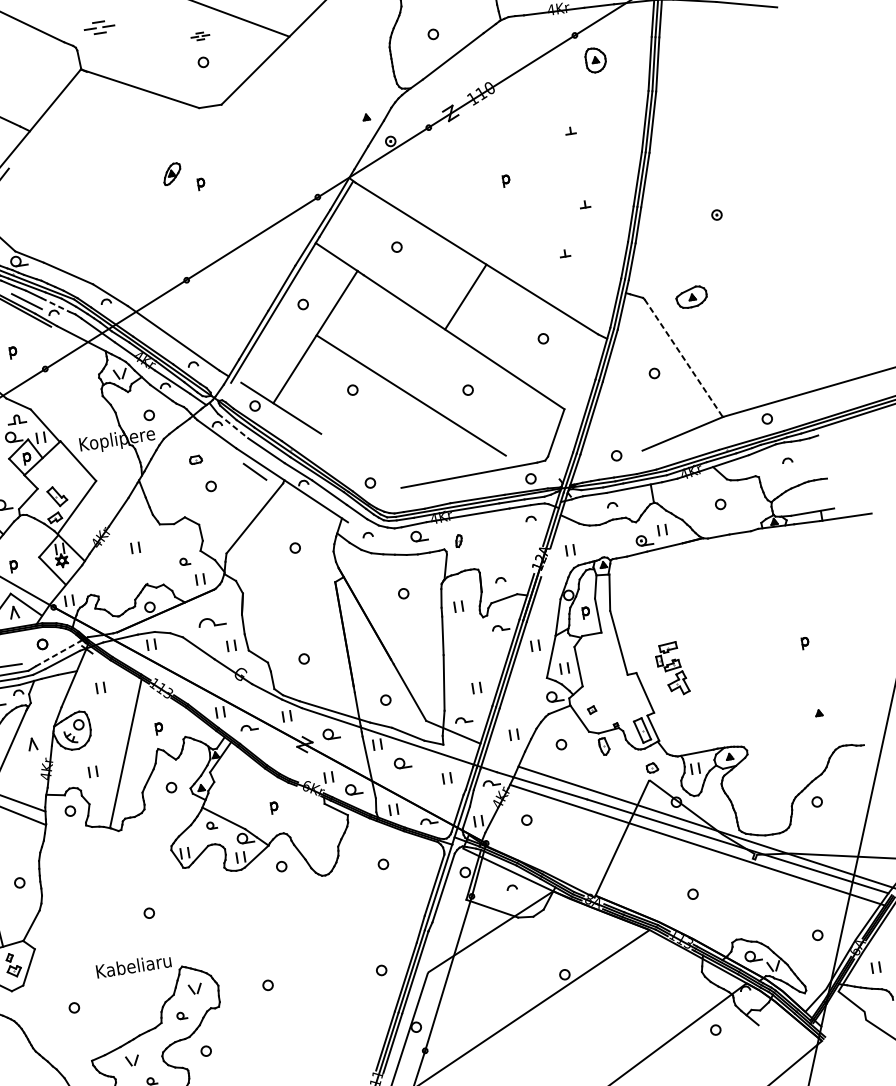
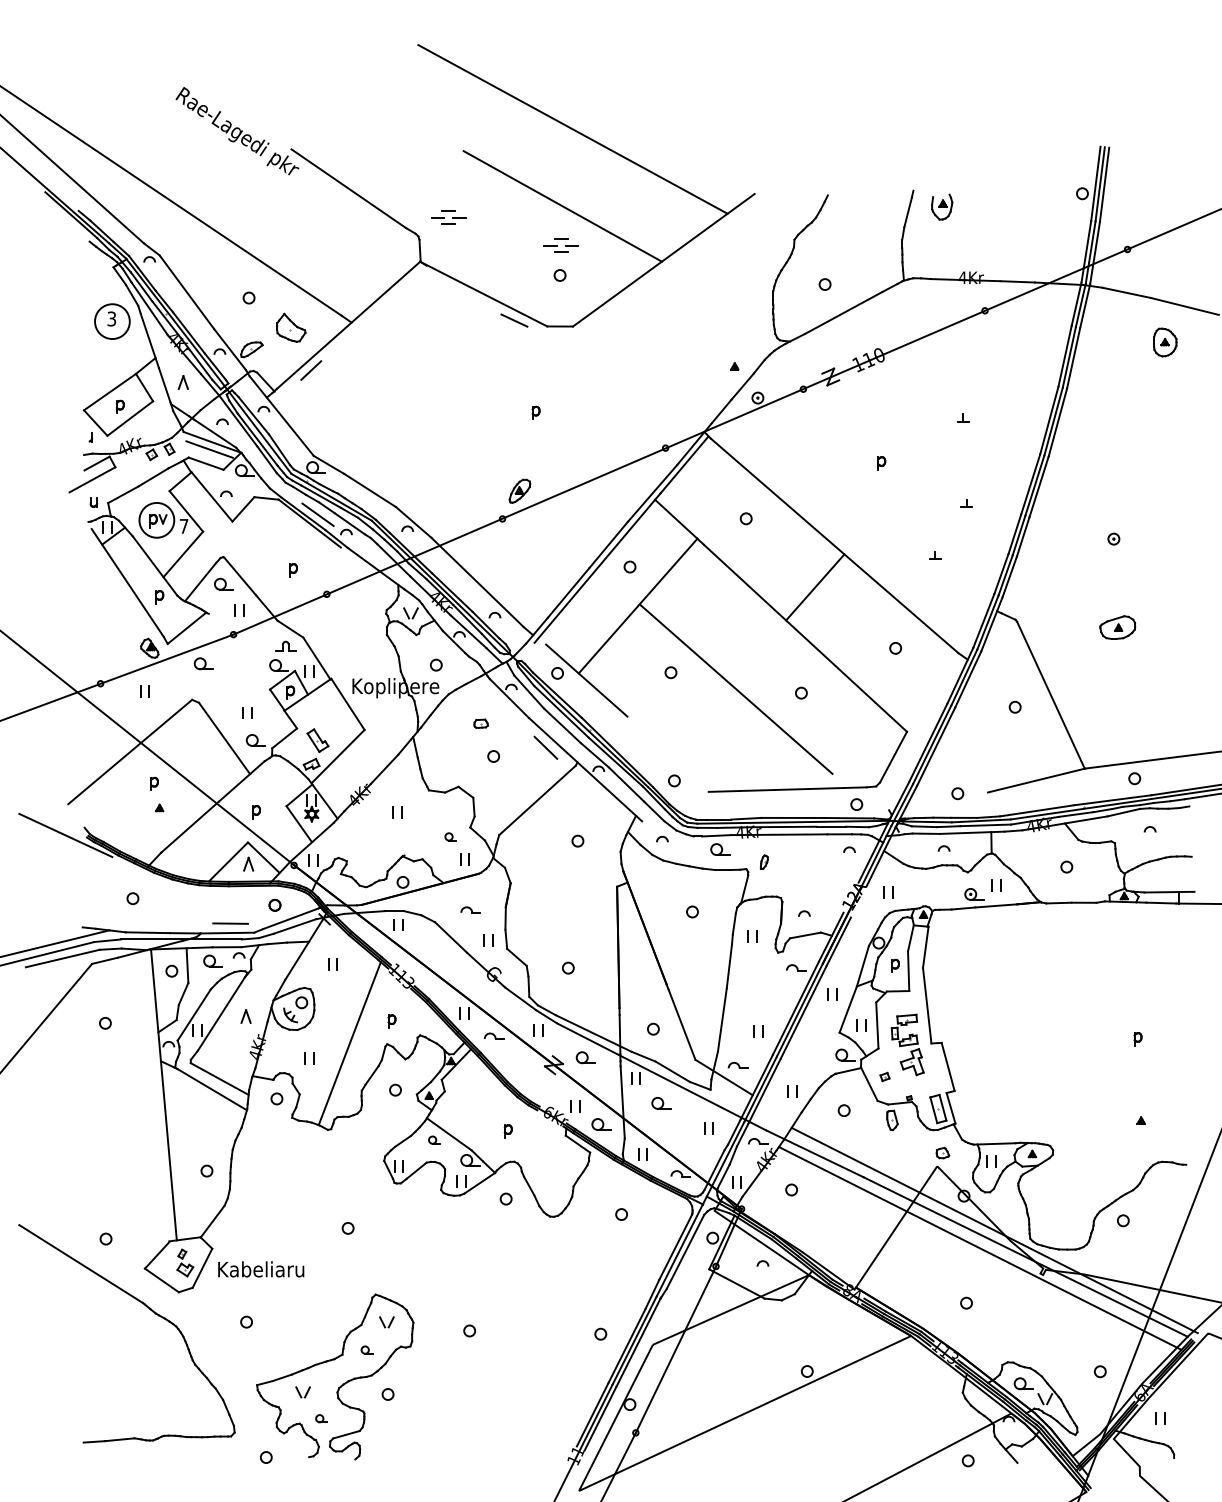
part: (199, 36) -> (560, 245), size x1.67
part: (596, 60) -> (1165, 342), moved
line: (170, 107) -> (514, 320), added
part: (171, 173) -> (519, 490), moved
part: (691, 297) -> (1117, 627), moved
line: (56, 305) -> (350, 524), dashed -> solid
line: (683, 358) -> (1050, 695), dashed -> solid
line: (233, 426) -> (529, 692), dashed -> solid
part: (211, 621) -> (470, 909), size x0.62
line: (57, 653) -> (290, 918), dashed -> solid
part: (671, 668) -> (907, 1044), moved
text: (134, 966) -> (261, 1269), moved

